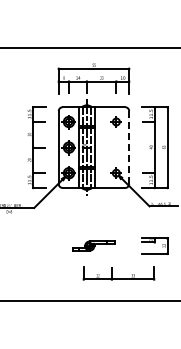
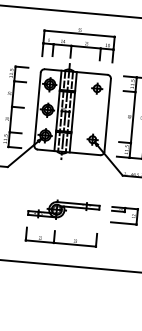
line: (129, 148) -> (107, 116), dashed -> solid
part: (93, 245) -> (63, 209), size x1.67
part: (118, 273) -> (60, 237), moved

